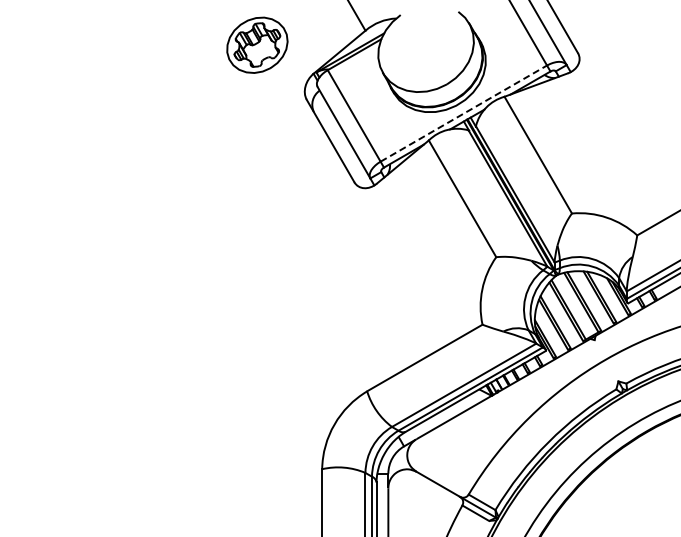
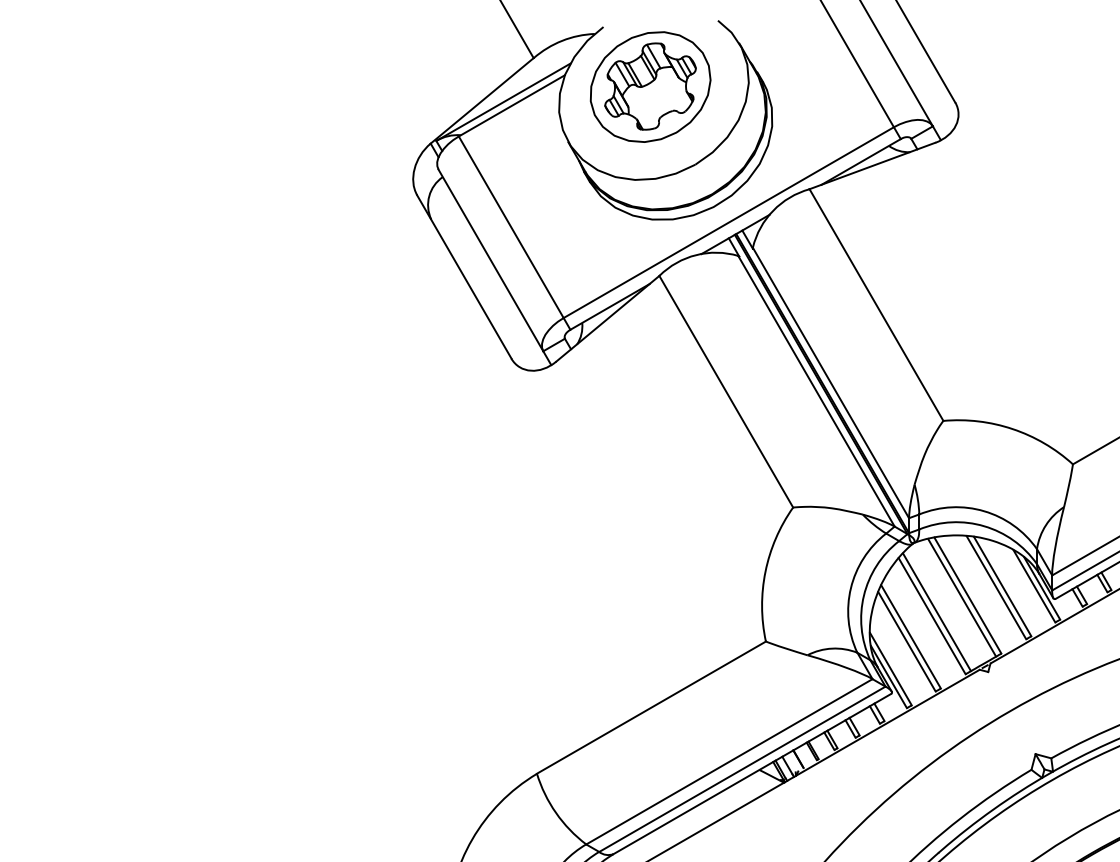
part: (257, 44) -> (650, 85), moved
line: (464, 113) -> (730, 222), dashed -> solid

